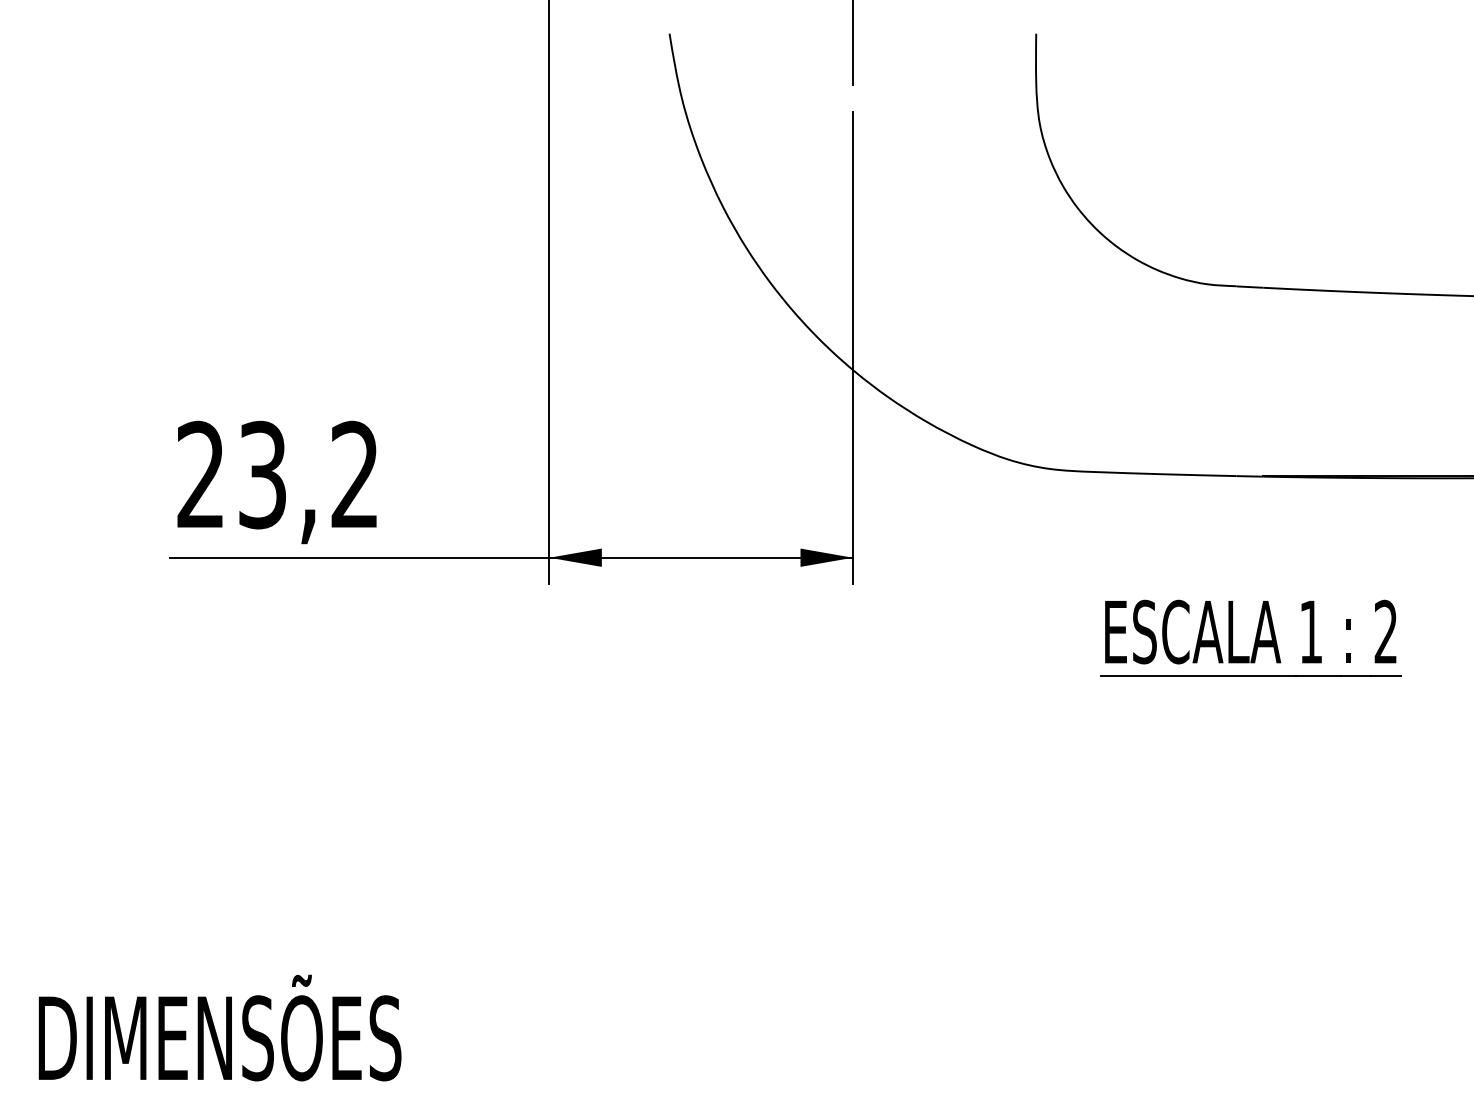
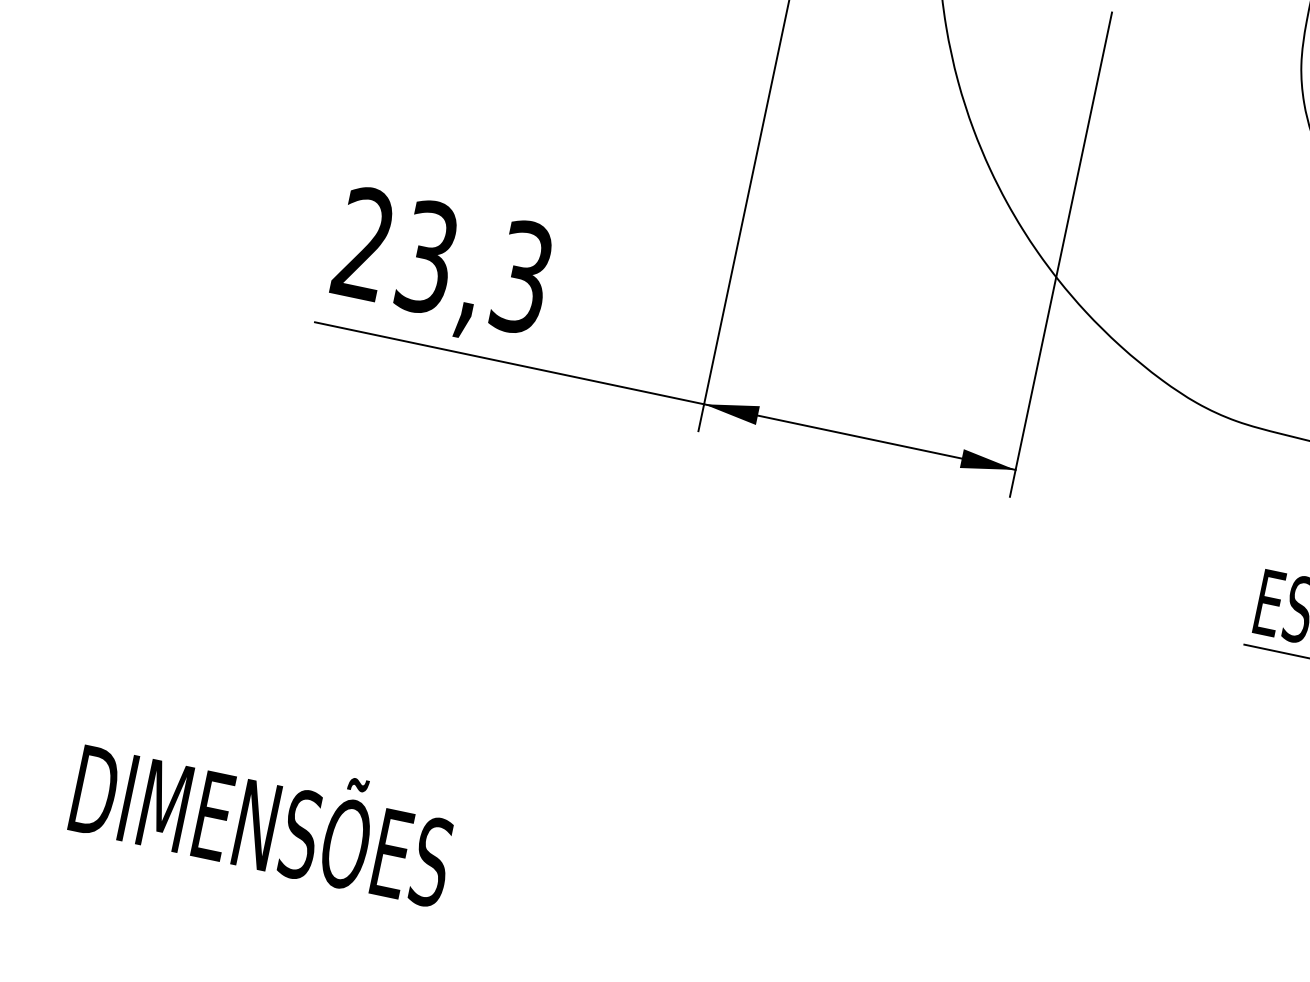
text: (354, 474) -> (521, 276), 23,2 -> 23,3

